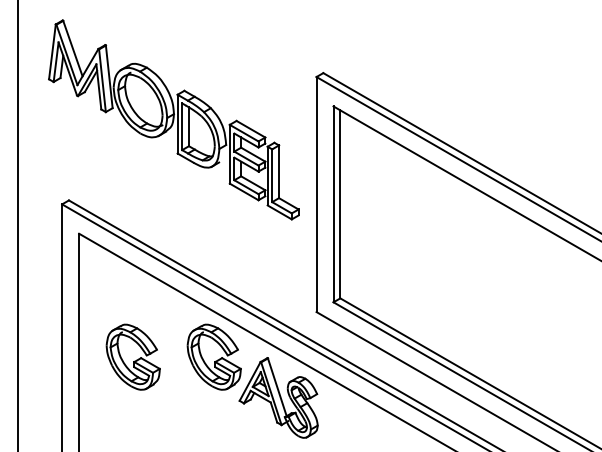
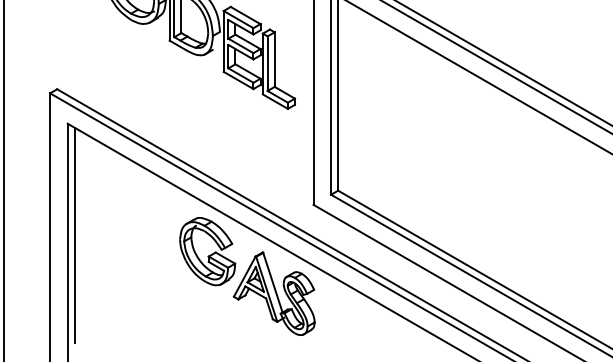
line: (85, 341) -> (74, 235), added
part: (132, 356) -> (122, 250), removed

